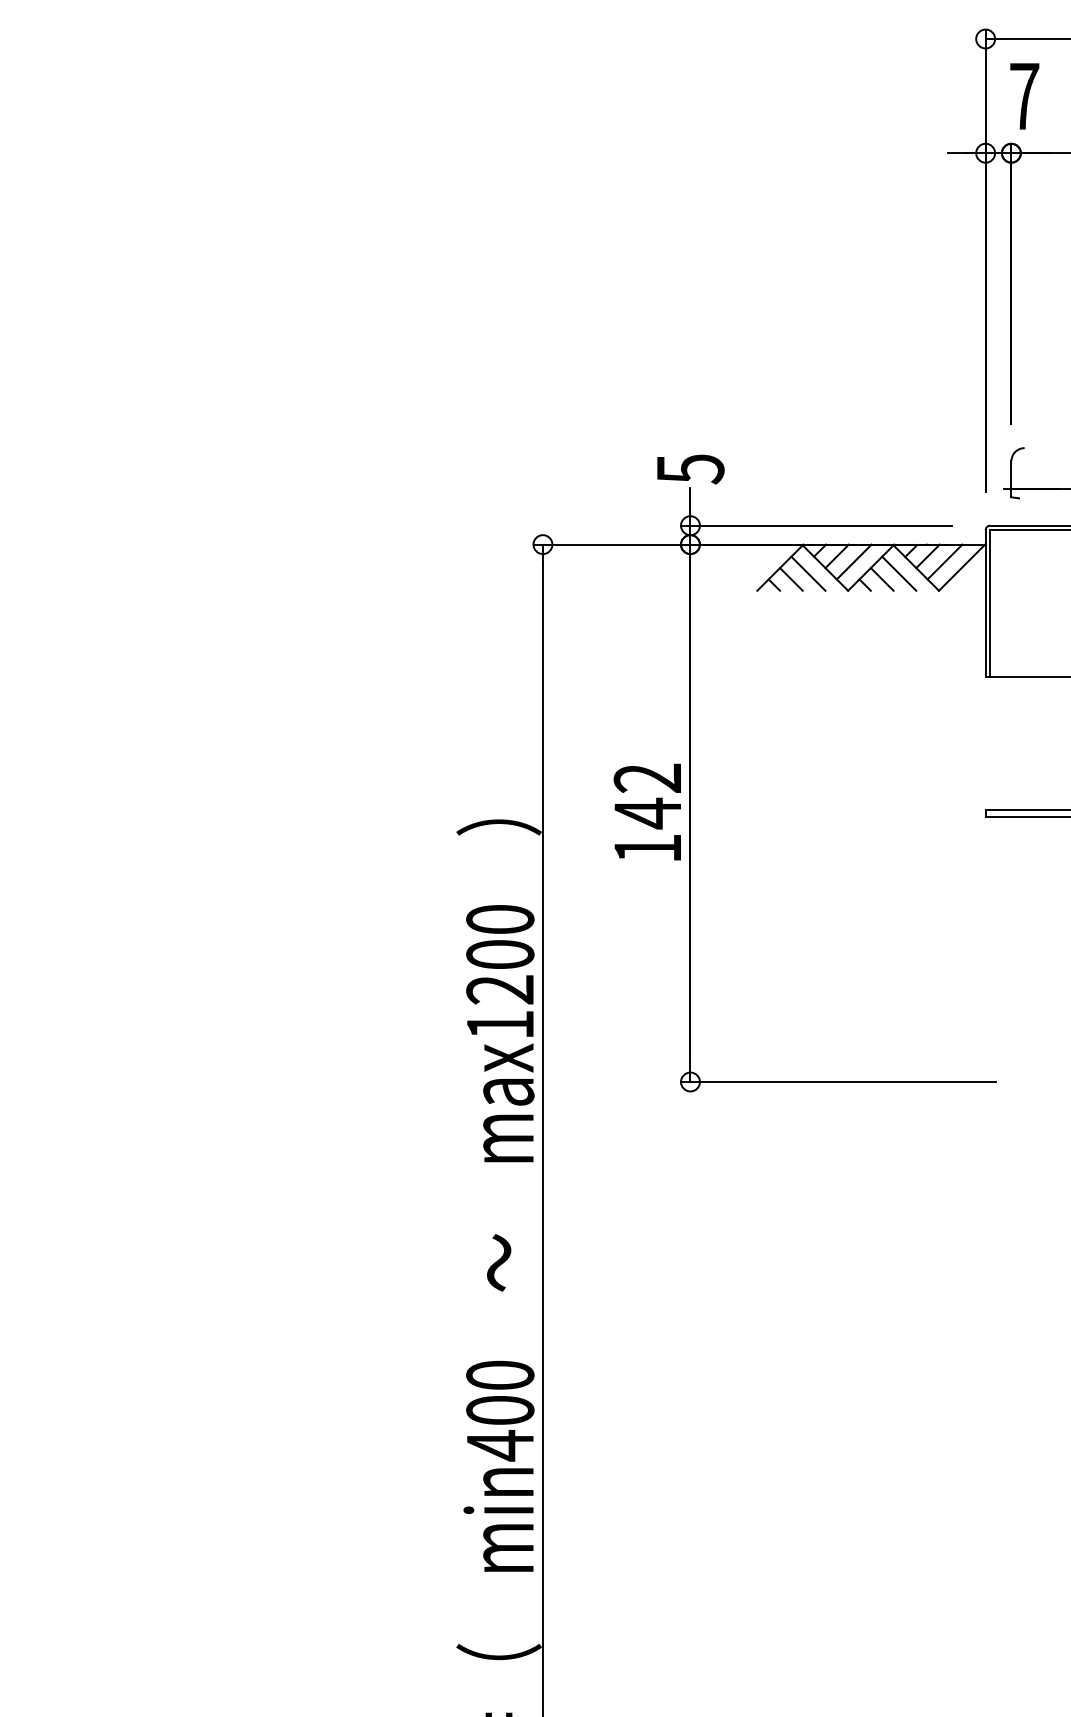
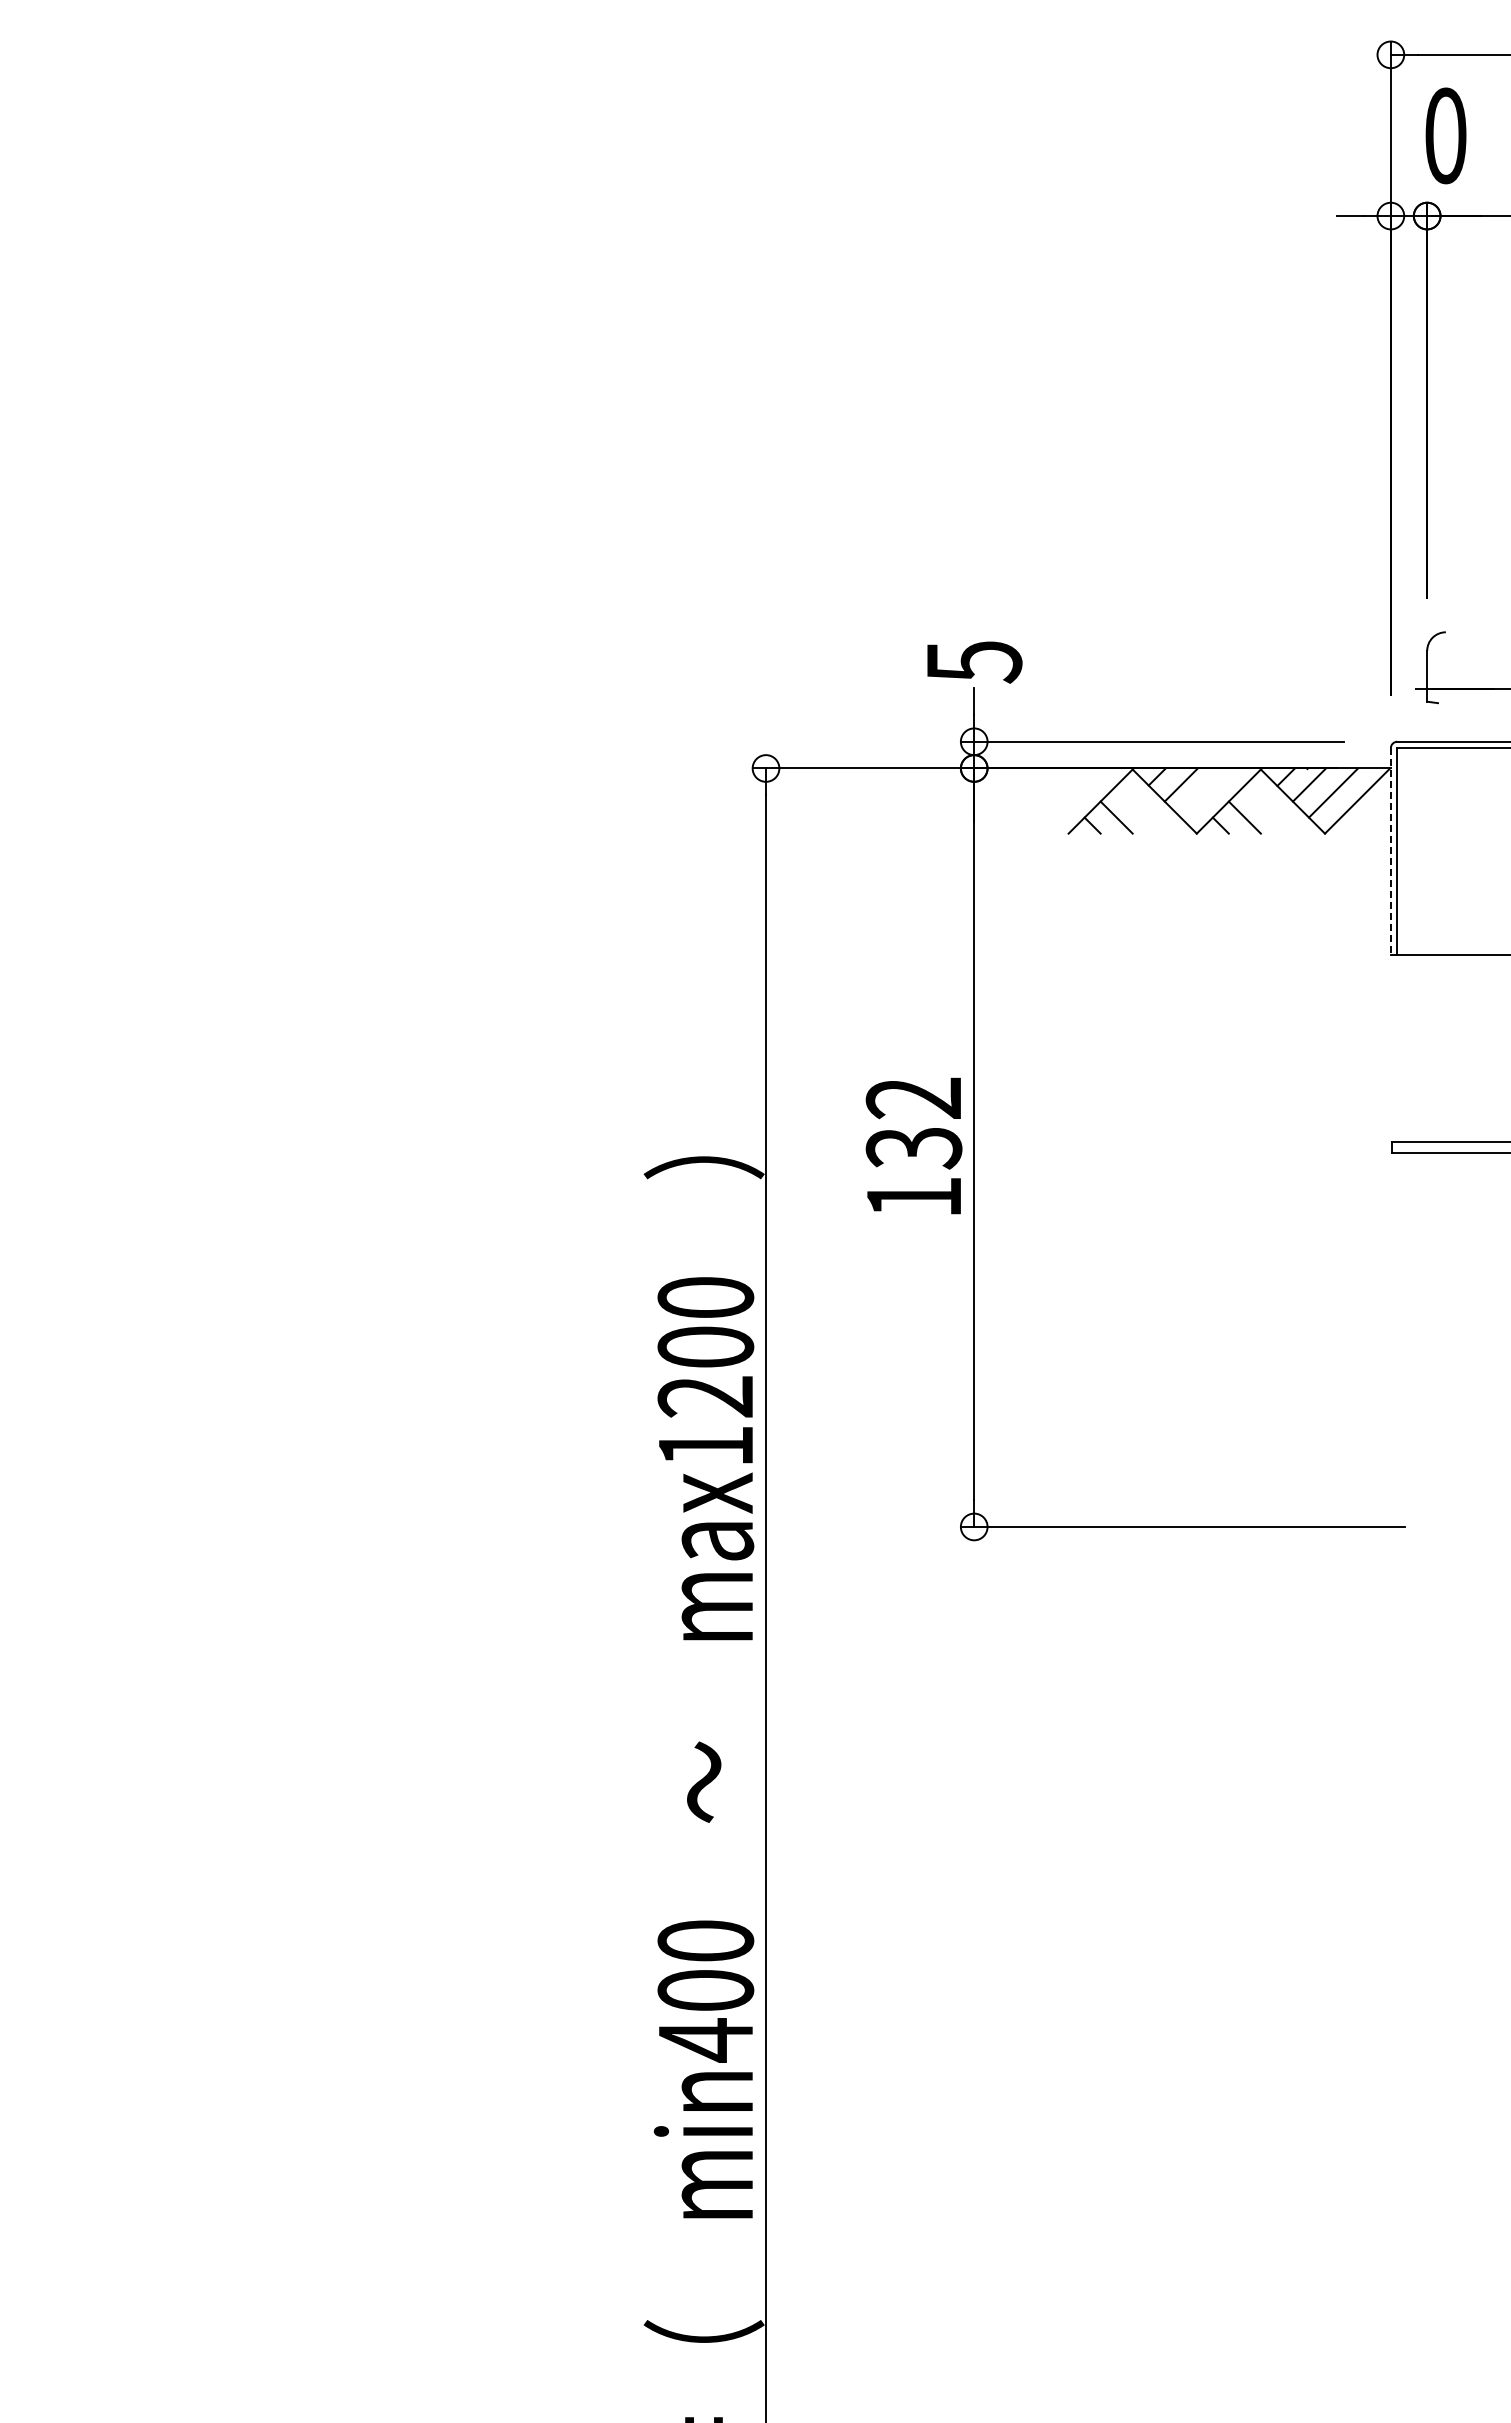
text: (1024, 96) -> (1445, 135), 7 -> 0
line: (853, 561) -> (1204, 792), removed
line: (808, 573) -> (1140, 809), removed
line: (898, 573) -> (1268, 809), removed
line: (985, 603) -> (1390, 851), solid -> dashed
text: (647, 813) -> (913, 1147), 142 -> 132

